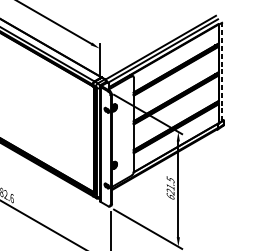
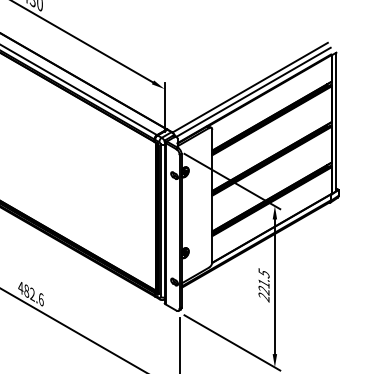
line: (222, 71) -> (336, 121), dashed -> solid
text: (170, 196) -> (263, 296), 621.5 -> 221.5

